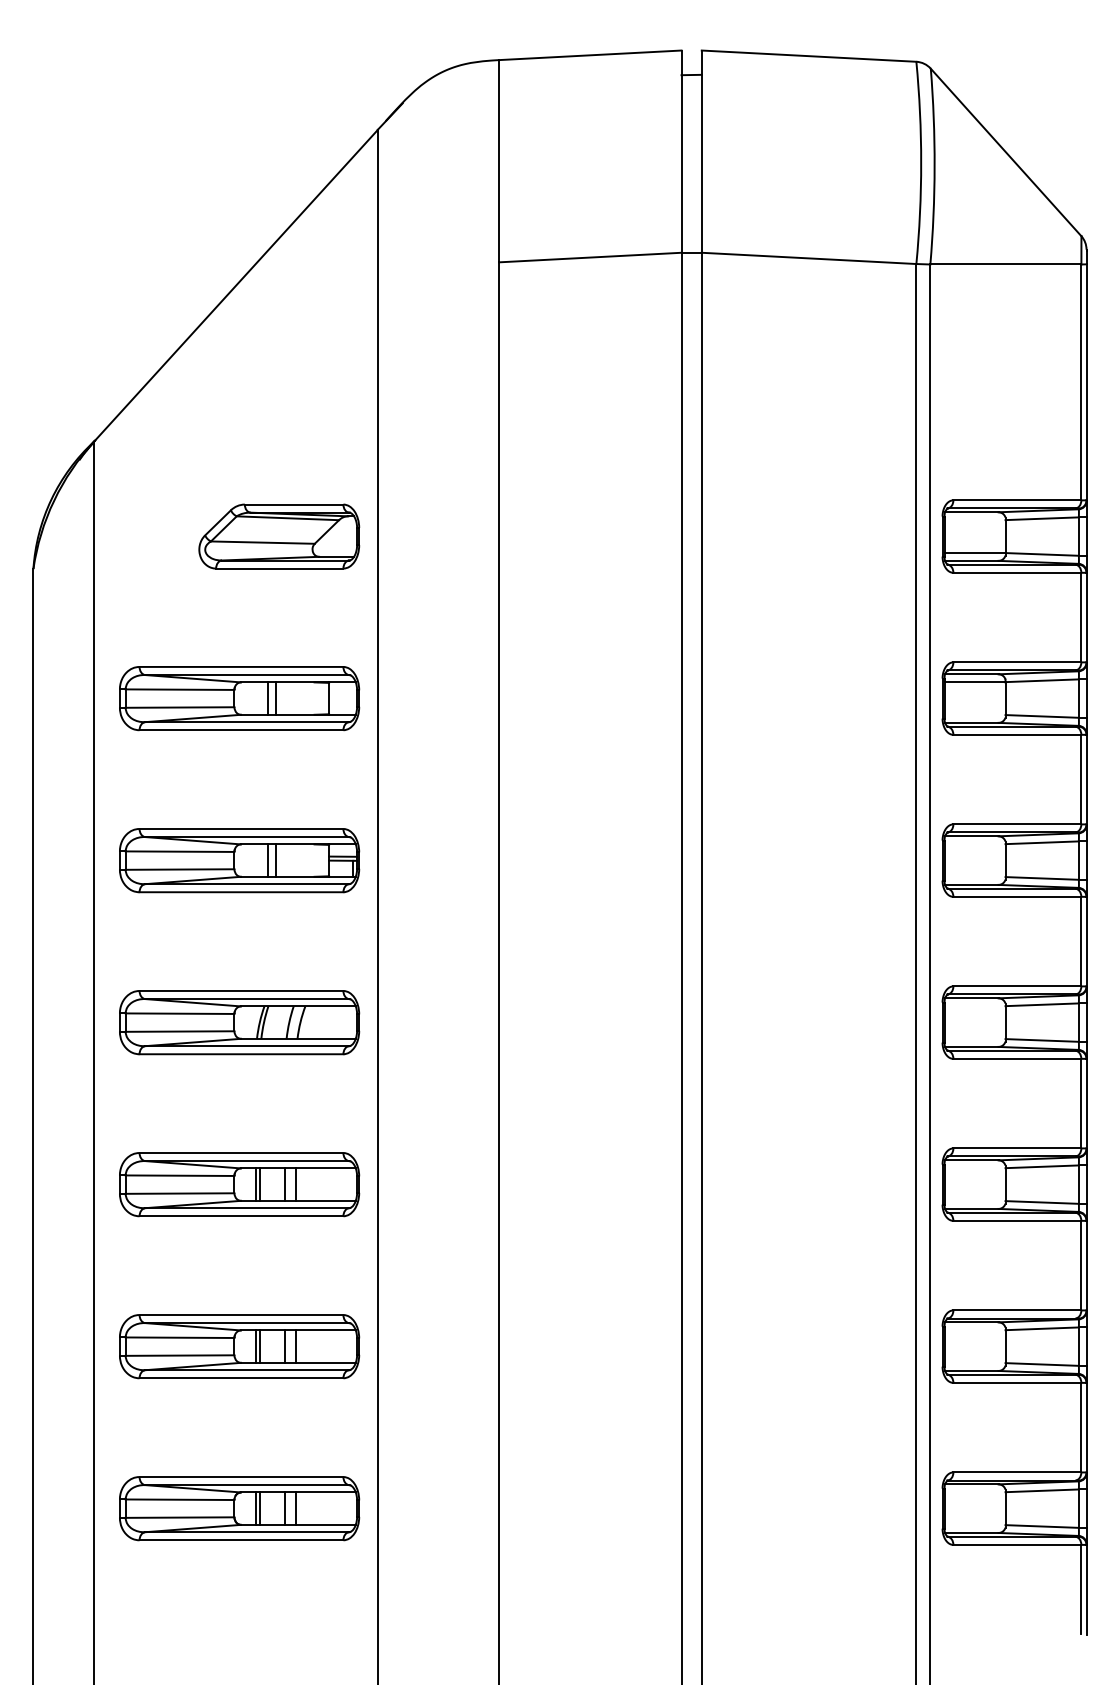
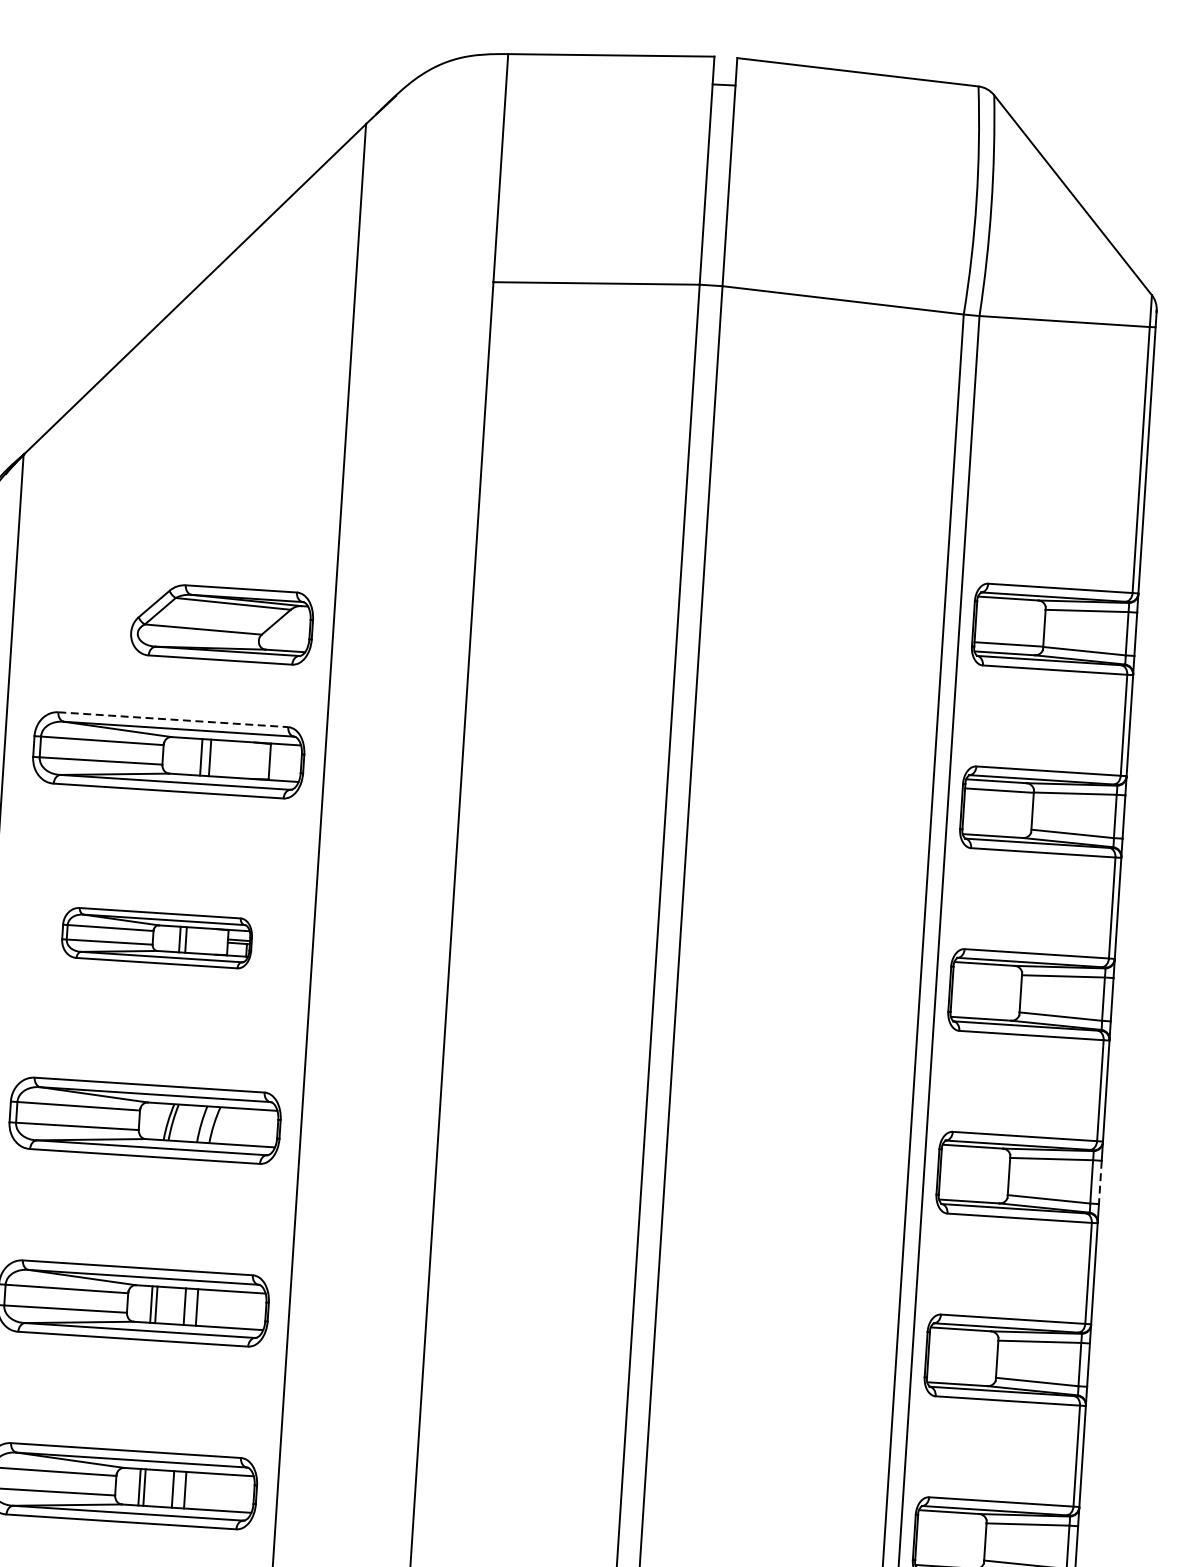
part: (279, 536) -> (222, 623), moved
line: (241, 666) -> (173, 719), solid -> dashed
part: (239, 860) -> (156, 937), size x0.7
line: (1086, 1023) -> (1100, 1183), solid -> dashed

